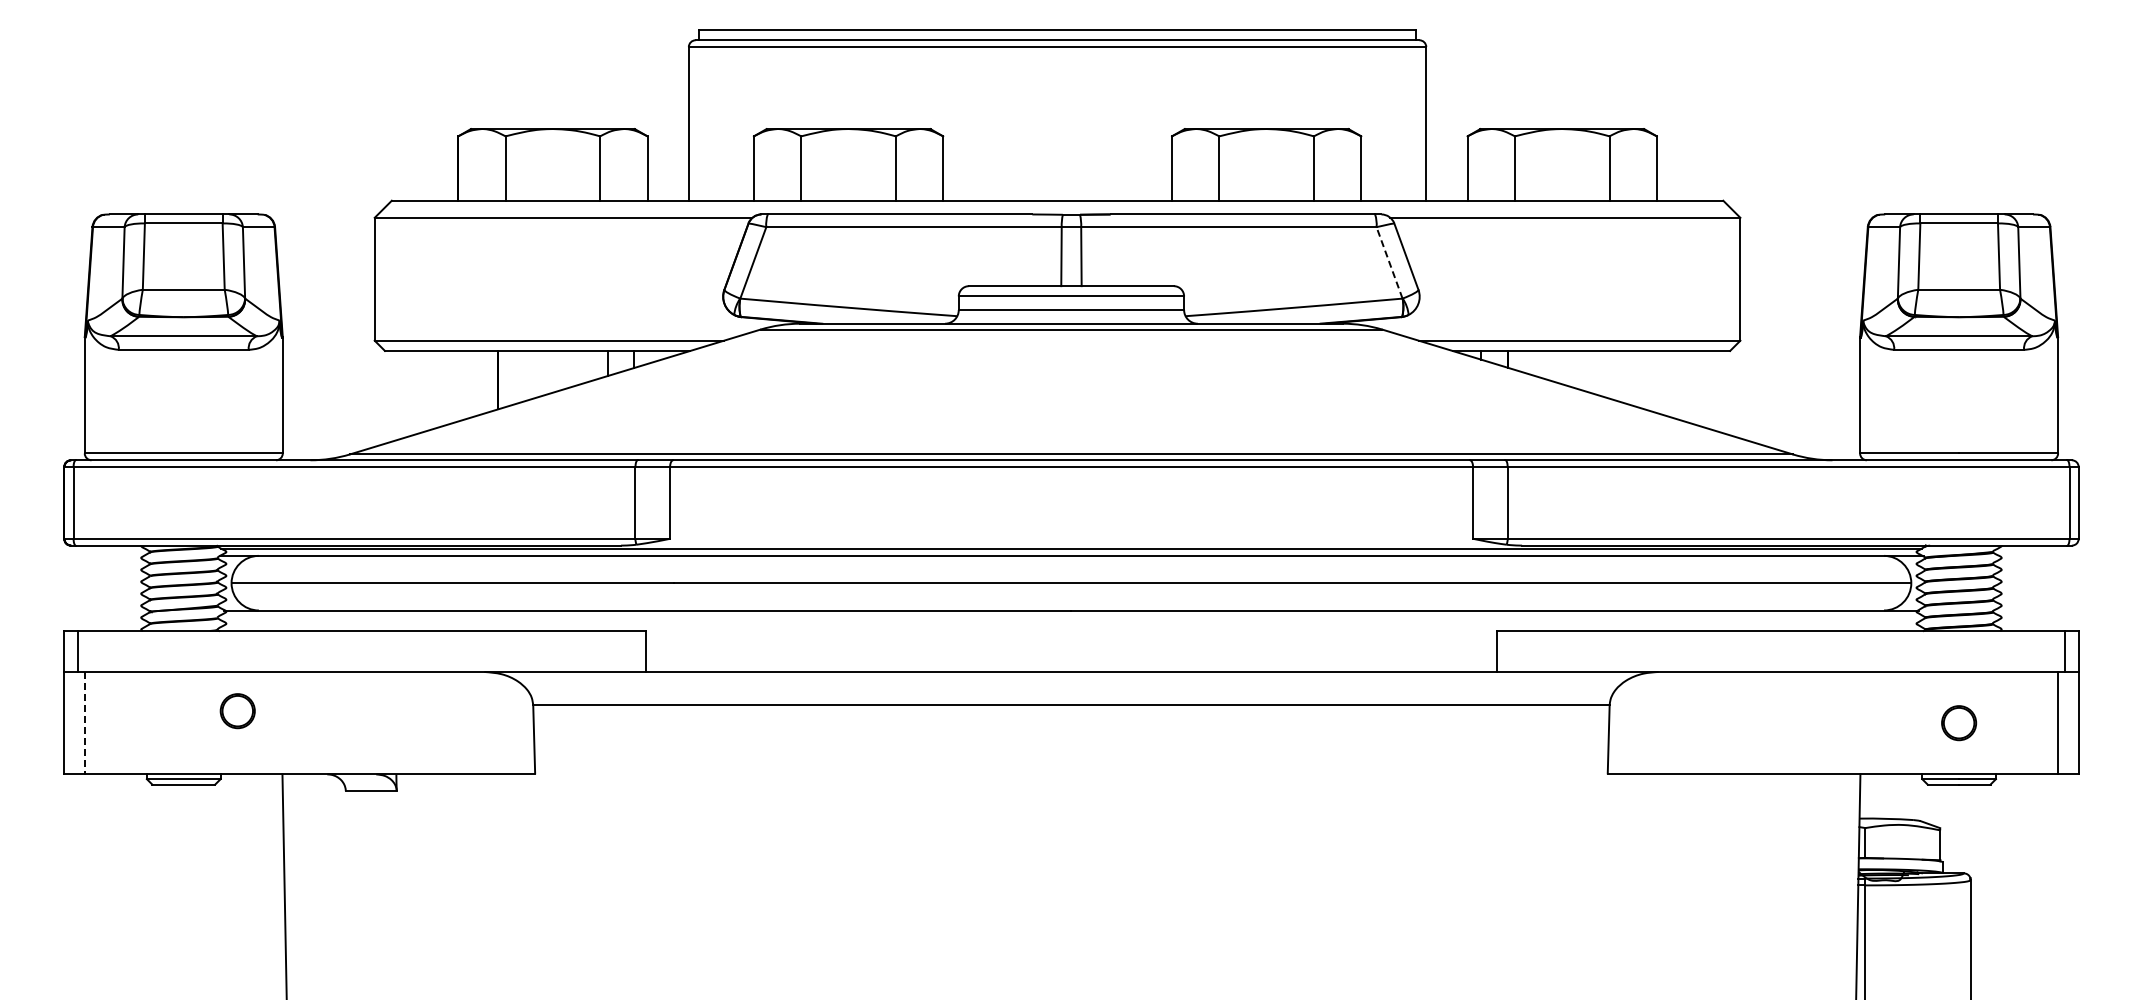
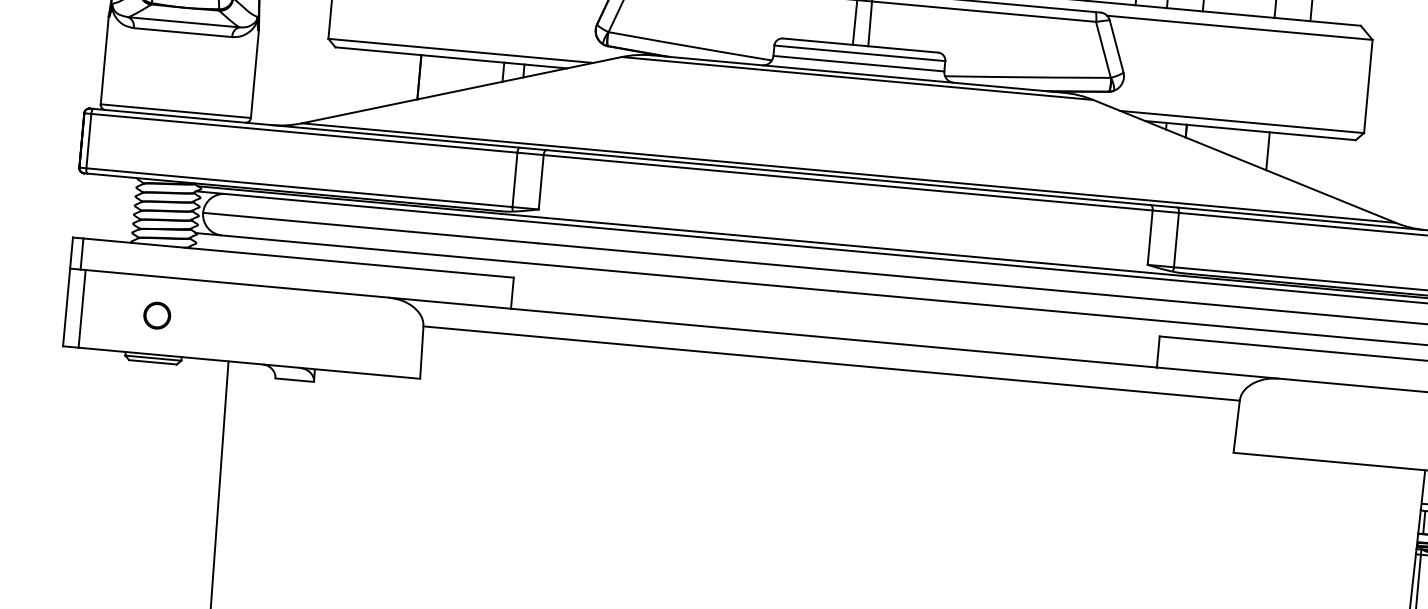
line: (1389, 262) -> (1103, 49), dashed -> solid
line: (1616, 375) -> (1267, 150), added
part: (237, 711) -> (156, 315), moved
line: (84, 723) -> (81, 309), dashed -> solid

